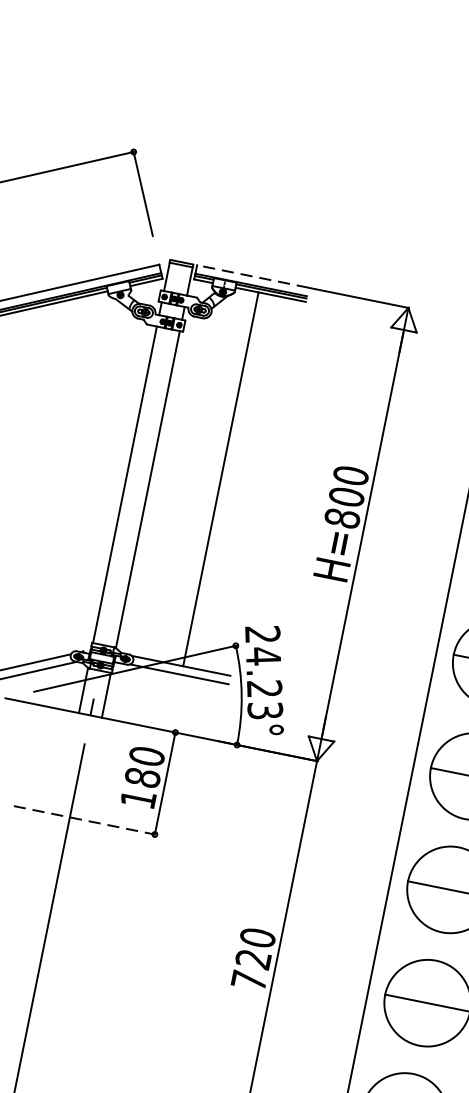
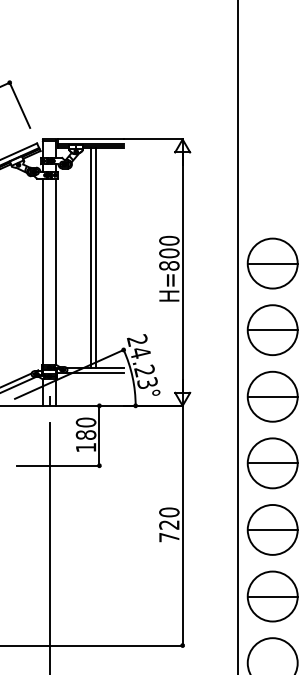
line: (253, 276) -> (91, 139), dashed -> solid
line: (211, 477) -> (90, 257), added
line: (85, 820) -> (58, 465), dashed -> solid

